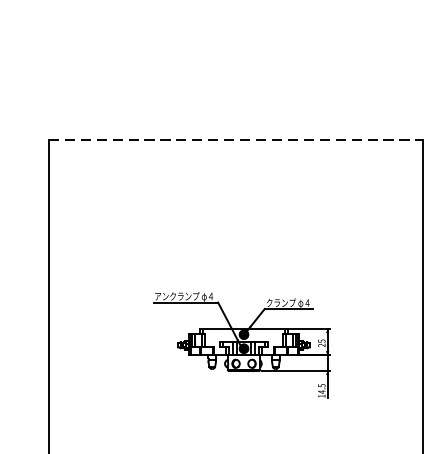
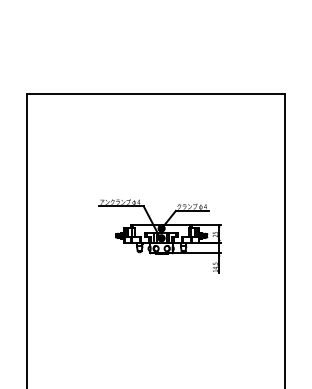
line: (236, 139) -> (156, 93), dashed -> solid

